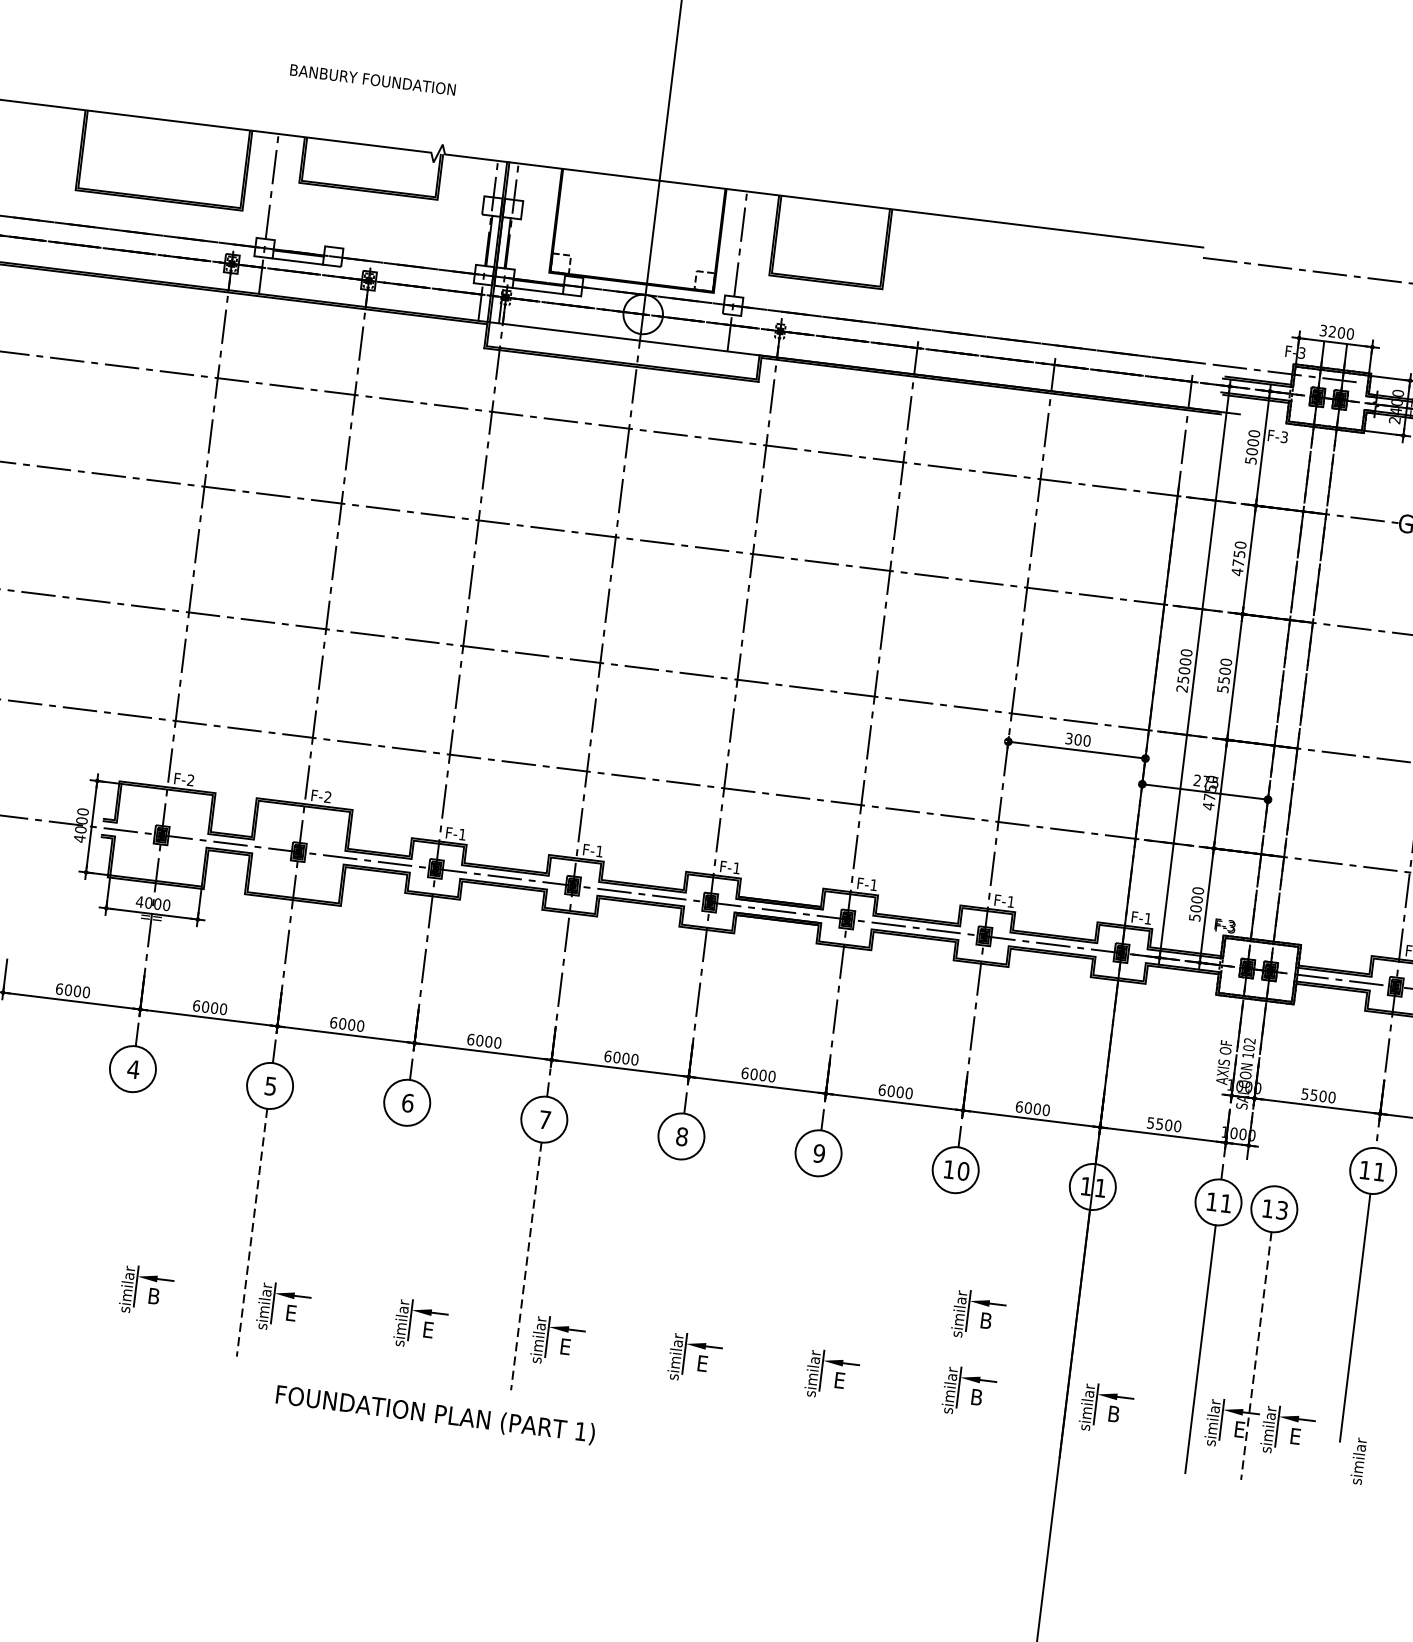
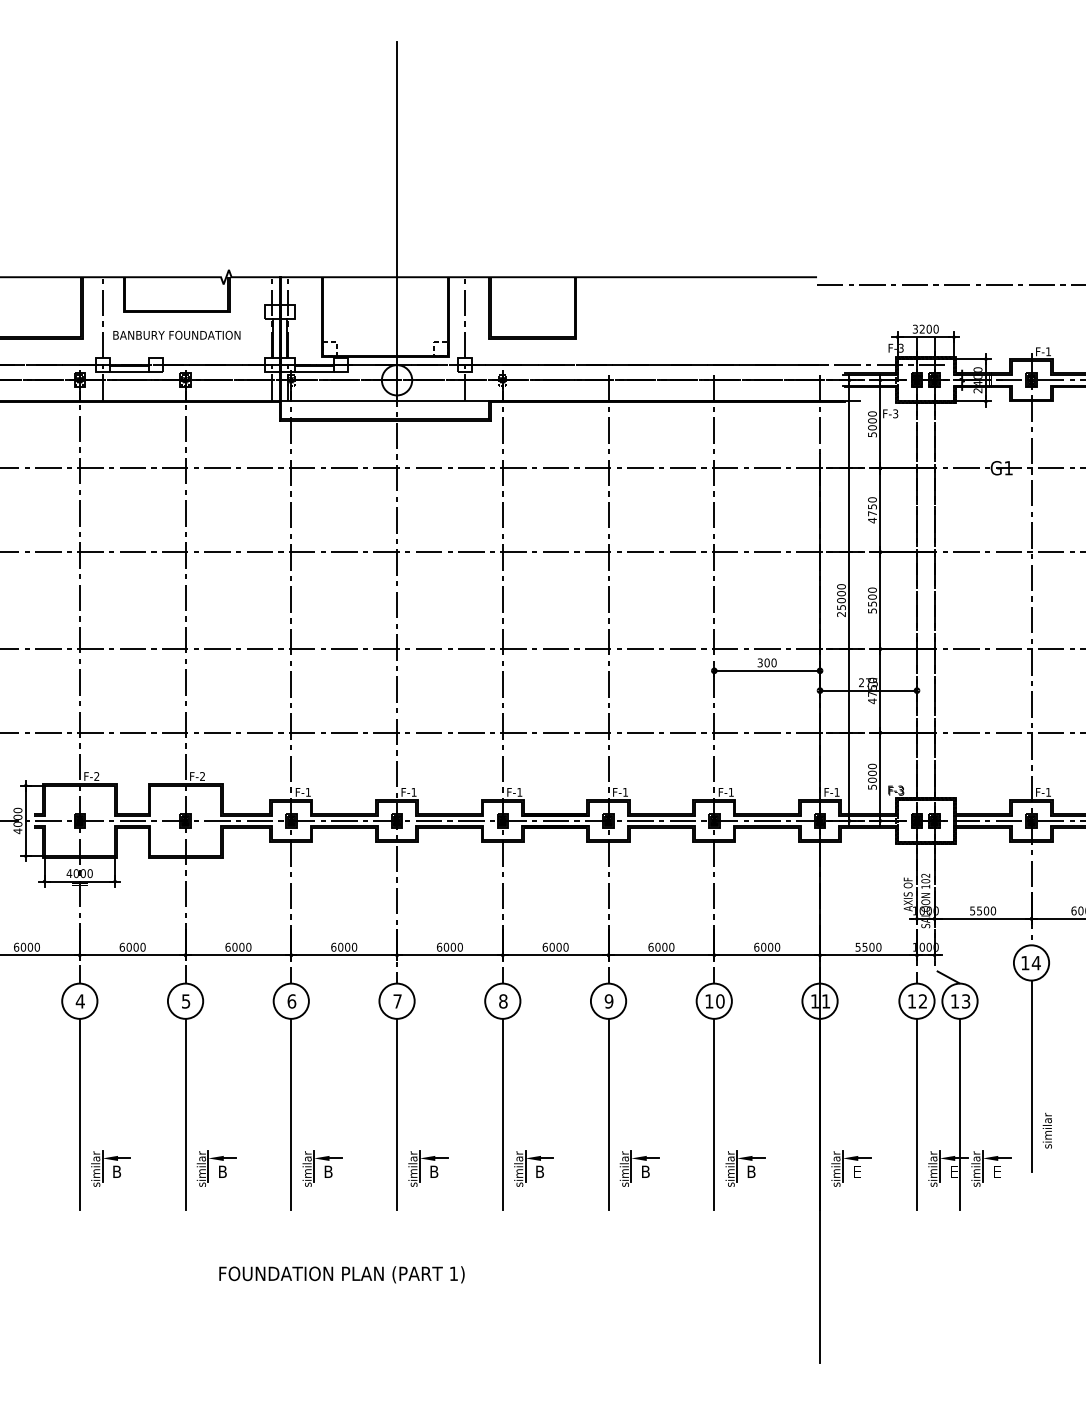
text: (372, 78) -> (176, 334), moved
text: (1378, 1172) -> (1035, 963), 11 -> 14
line: (1262, 1175) -> (947, 976), added
text: (1225, 1203) -> (922, 1001), 11 -> 12
line: (114, 1214) -> (79, 1113), added
line: (251, 1232) -> (185, 1114), dashed -> solid
line: (389, 1248) -> (291, 1113), added
line: (526, 1266) -> (397, 1114), dashed -> solid
line: (663, 1281) -> (502, 1113), added
line: (800, 1298) -> (608, 1113), added
text: (290, 1312) -> (222, 1171), E -> B
line: (938, 1315) -> (714, 1113), added
part: (978, 1315) -> (745, 1109), removed
text: (428, 1329) -> (328, 1171), E -> B
text: (565, 1346) -> (434, 1171), E -> B
line: (1256, 1356) -> (960, 1114), dashed -> solid
text: (701, 1363) -> (539, 1171), E -> B
text: (839, 1379) -> (645, 1171), E -> B
text: (1114, 1413) -> (857, 1171), B -> E
text: (434, 1414) -> (341, 1274), moved
text: (1357, 1460) -> (1046, 1130), moved

